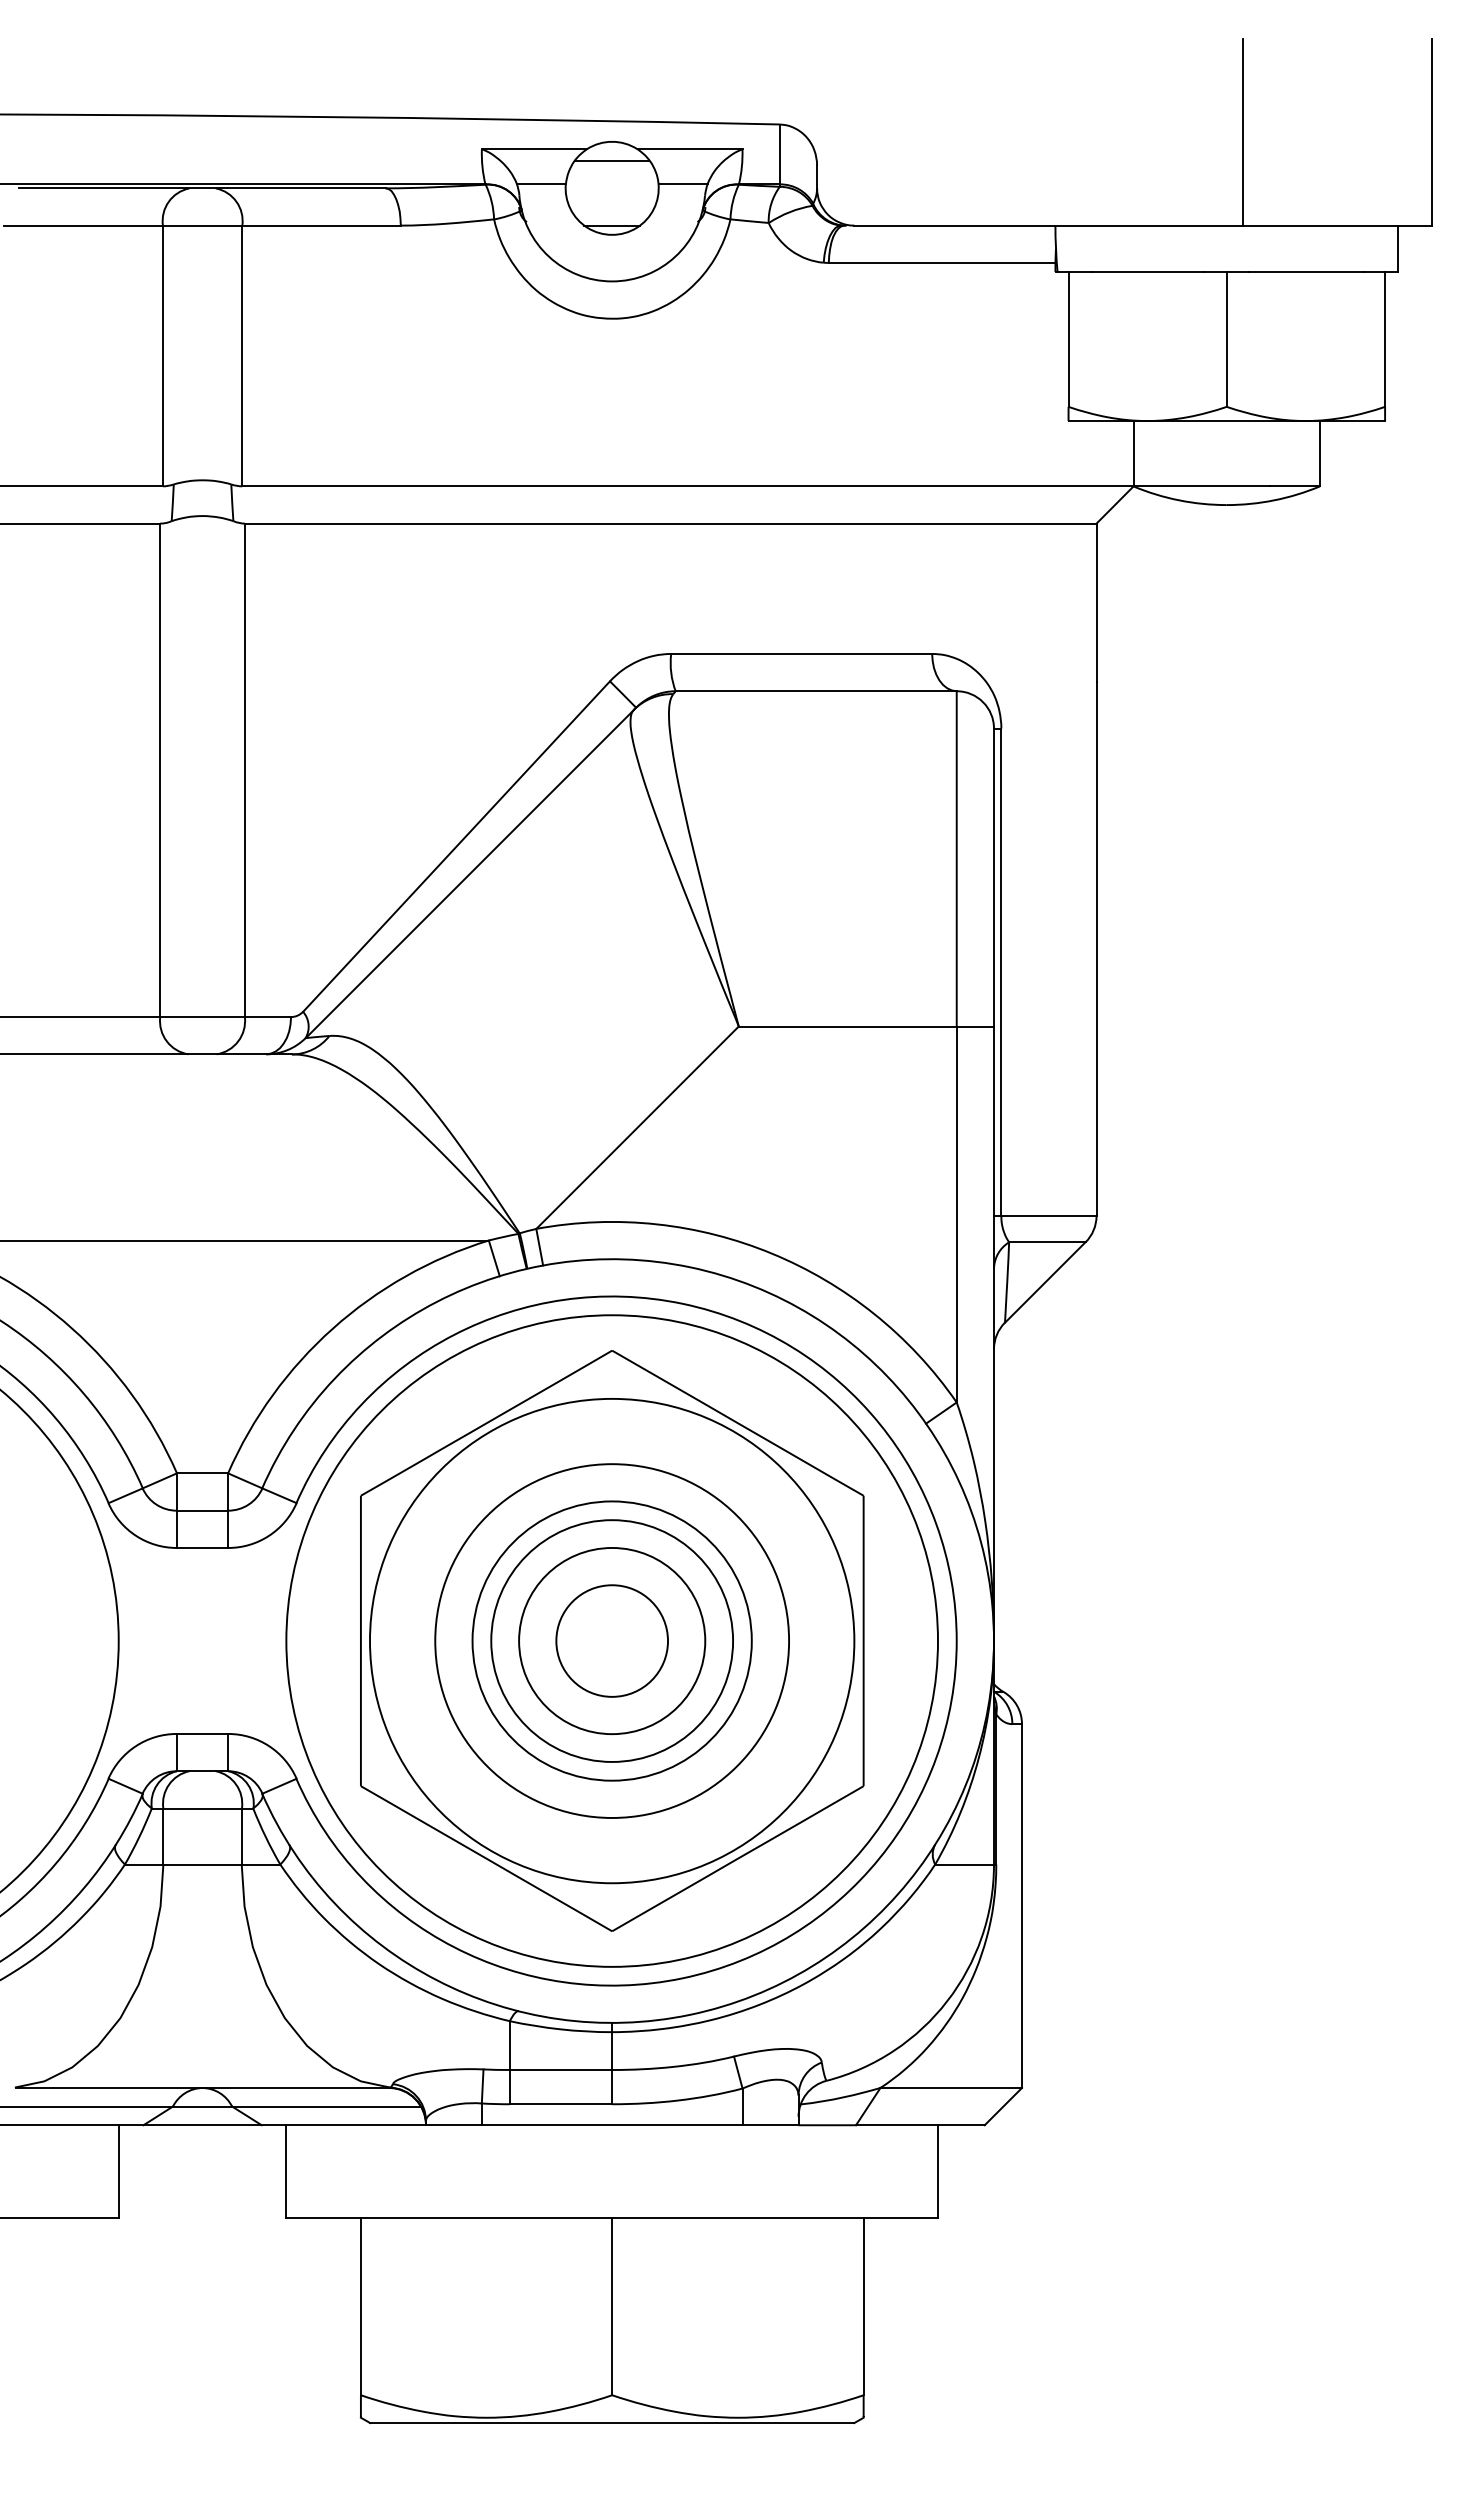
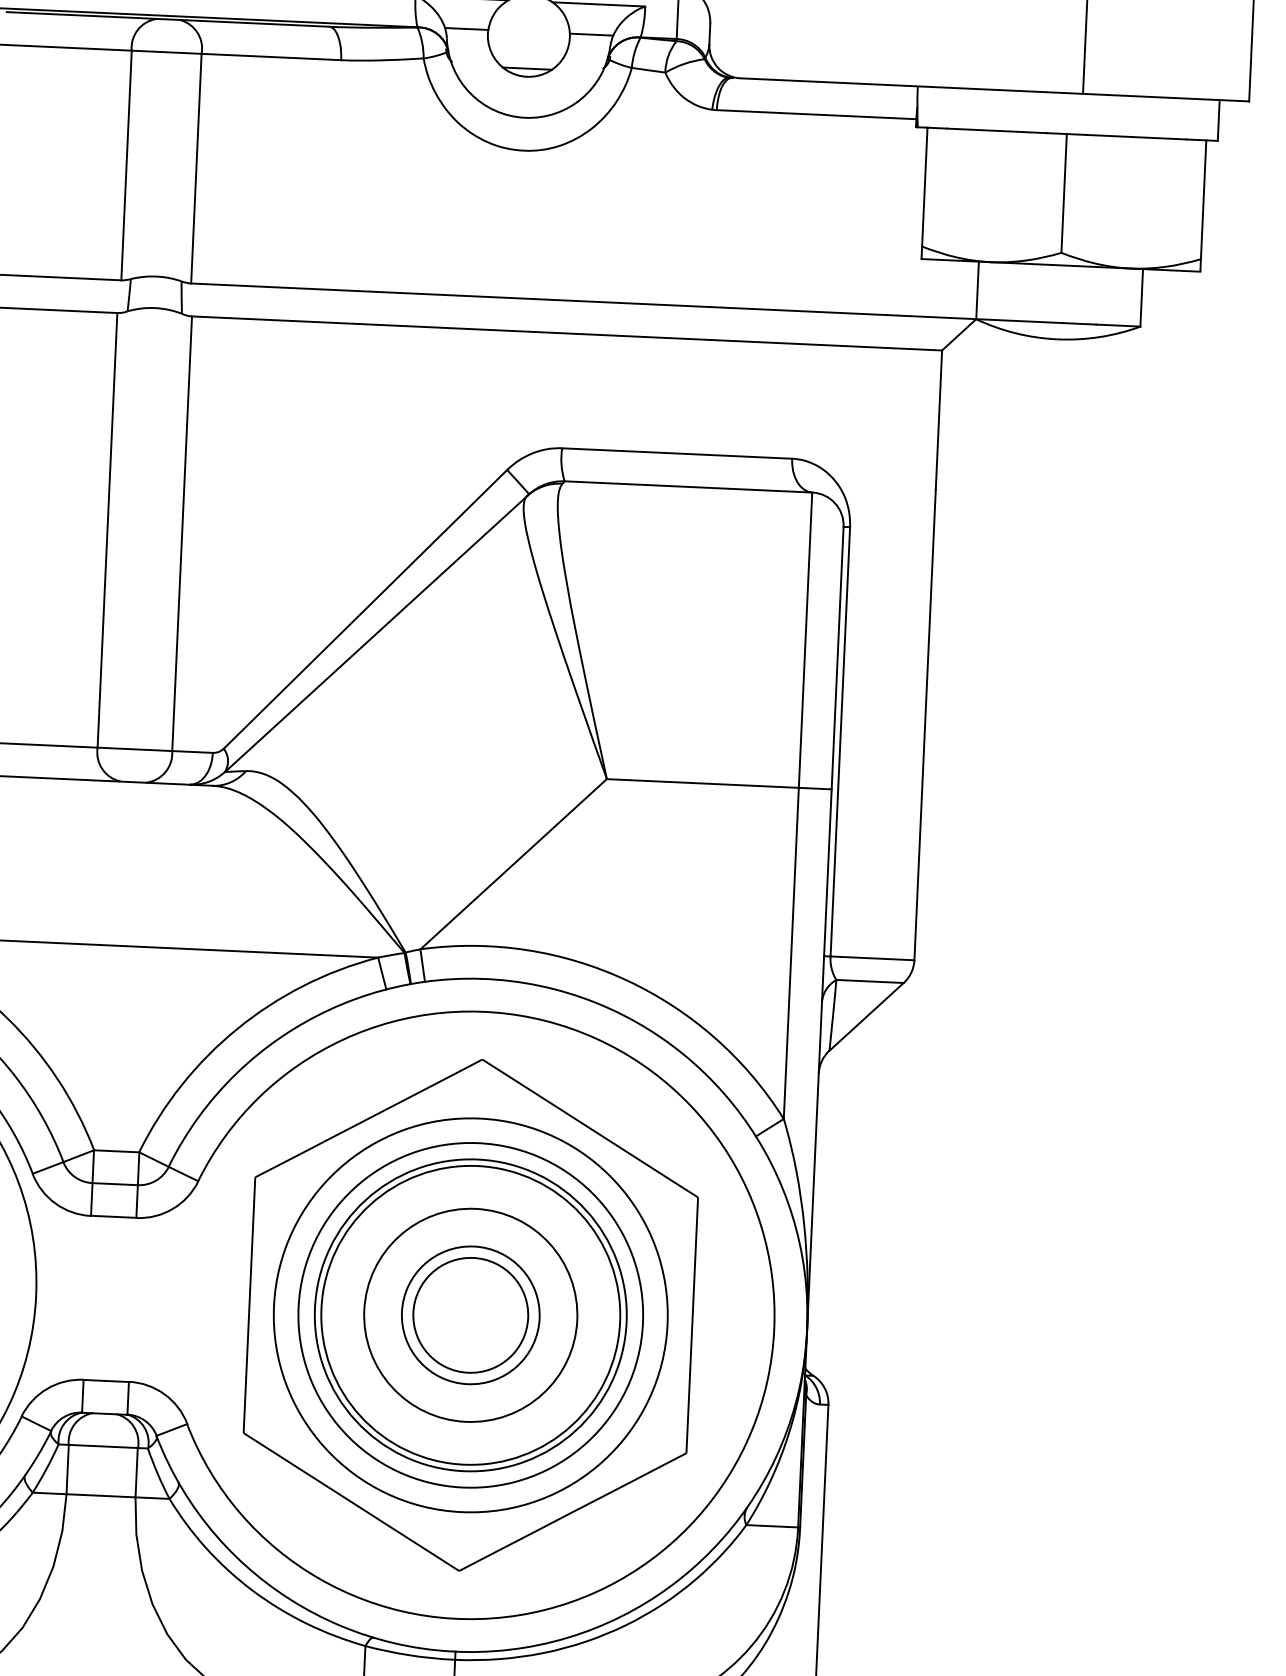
line: (612, 160) -> (530, 11), removed
circle: (611, 1640) -> (470, 1314), size x1.6
circle: (612, 1640) -> (471, 1314), size x0.6
circle: (612, 1640) -> (471, 1314), size x0.7
circle: (612, 1640) -> (471, 1314), size x0.7
circle: (612, 1640) -> (471, 1314), size x1.4

